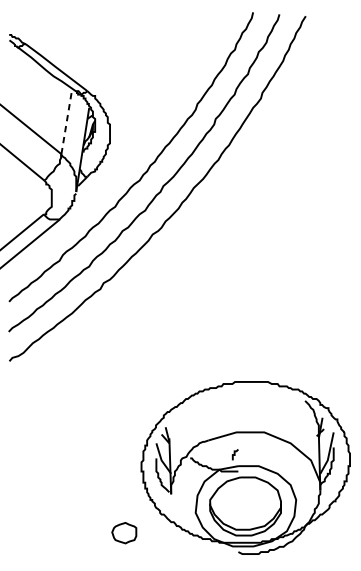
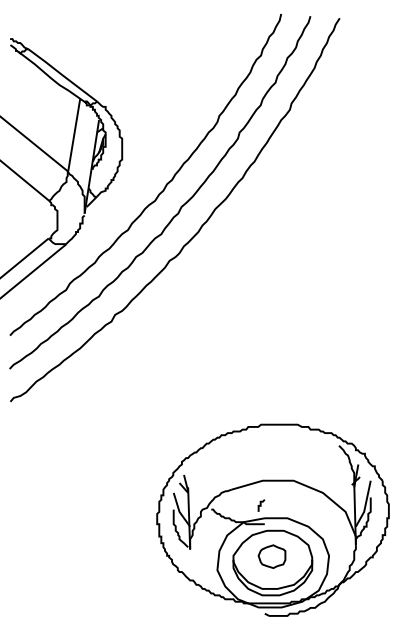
line: (67, 121) -> (74, 135), dashed -> solid
part: (123, 532) -> (271, 556), moved

